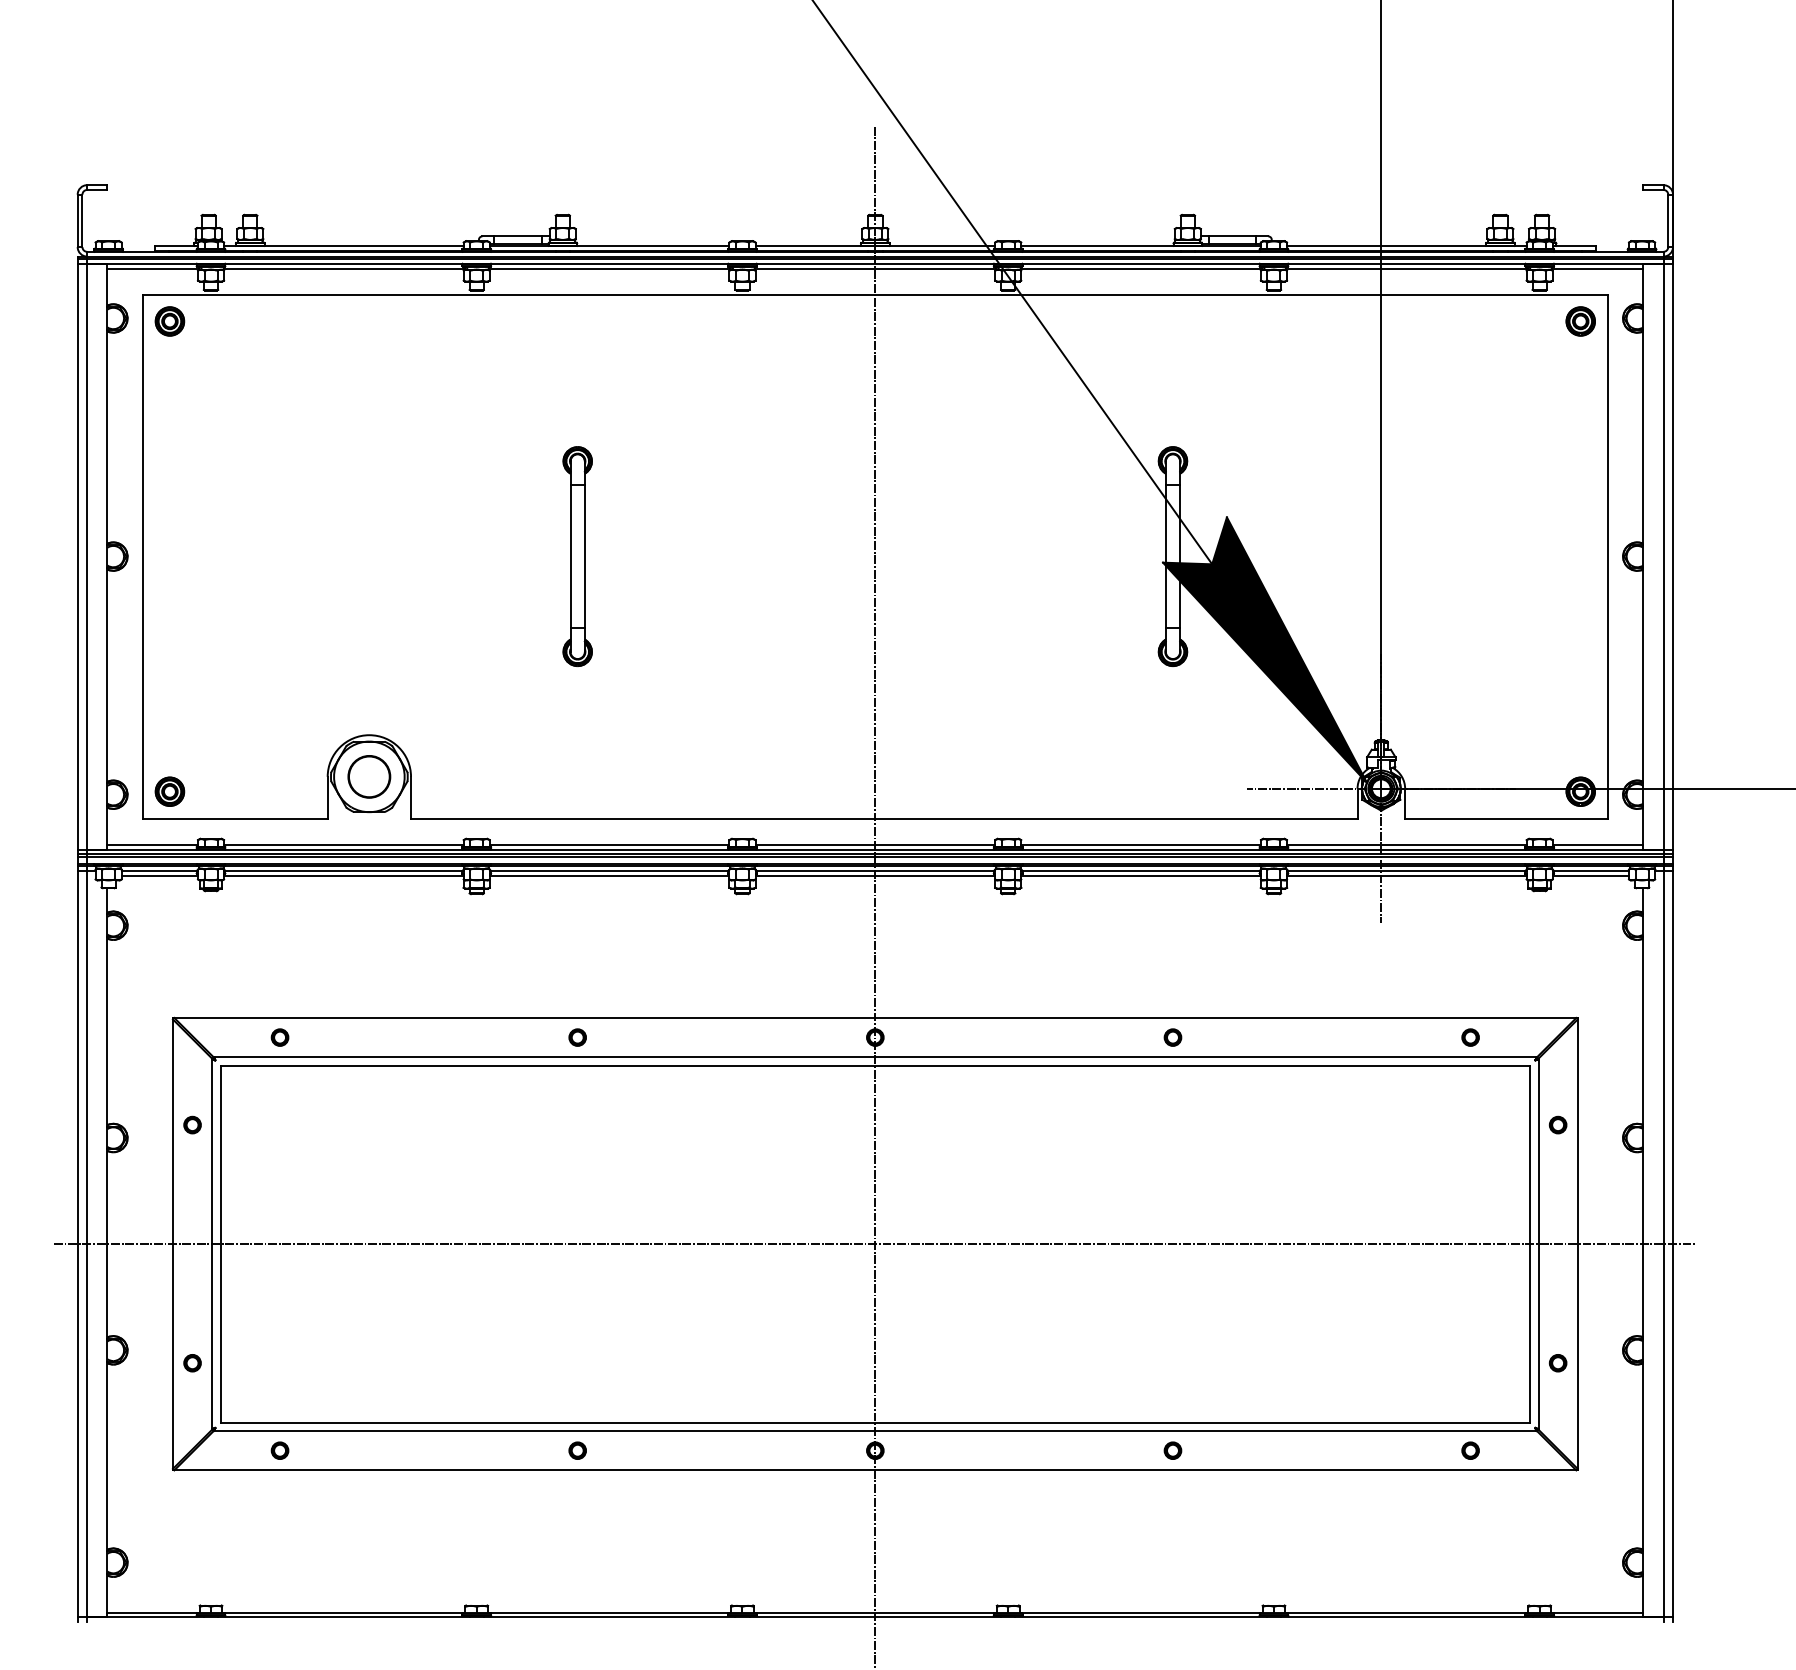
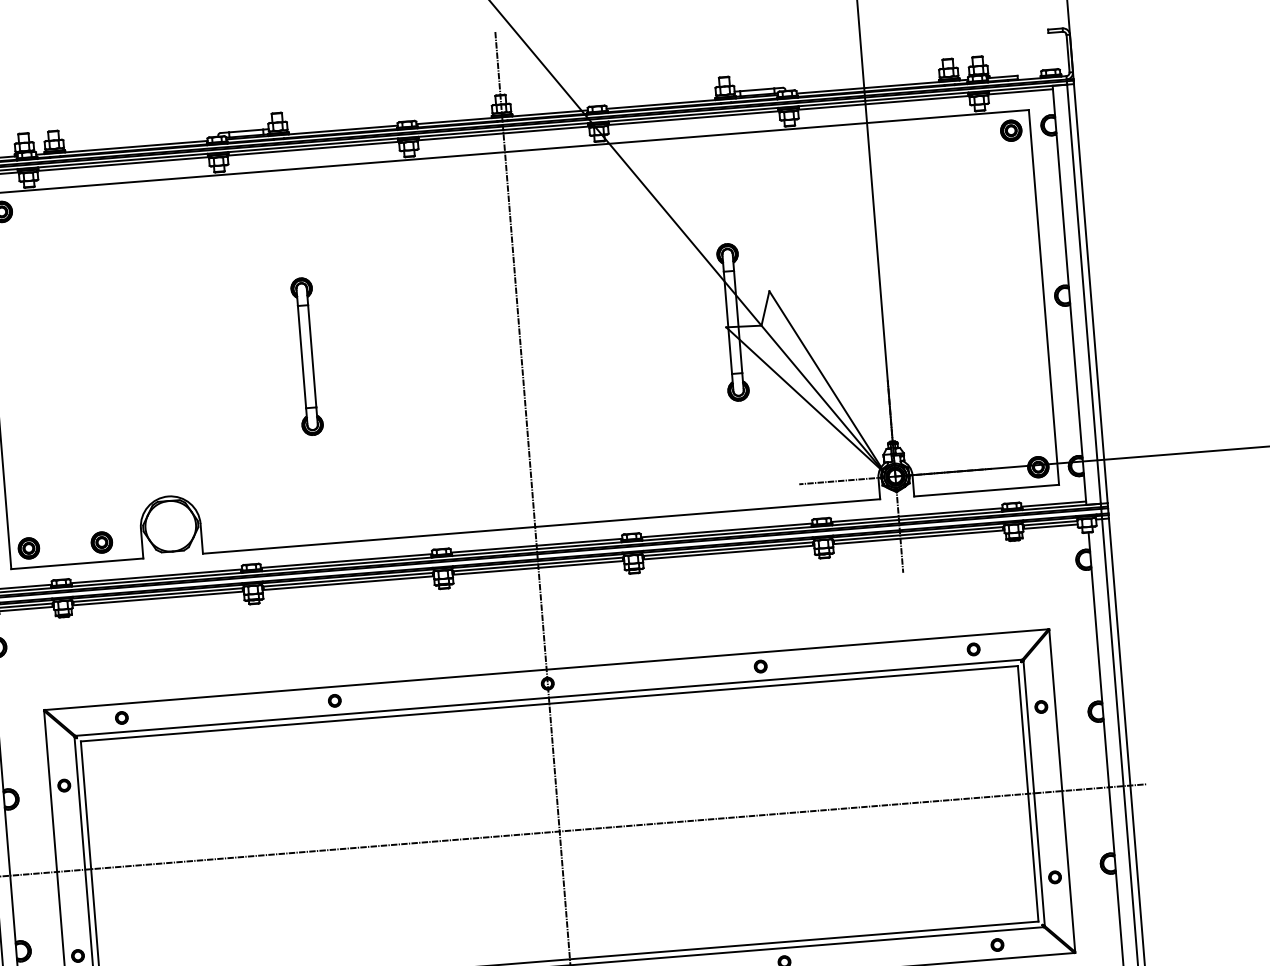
fill: (1265, 649) -> (804, 383), removed
part: (369, 776) -> (170, 526), removed
part: (271, 791) -> (101, 542), added

